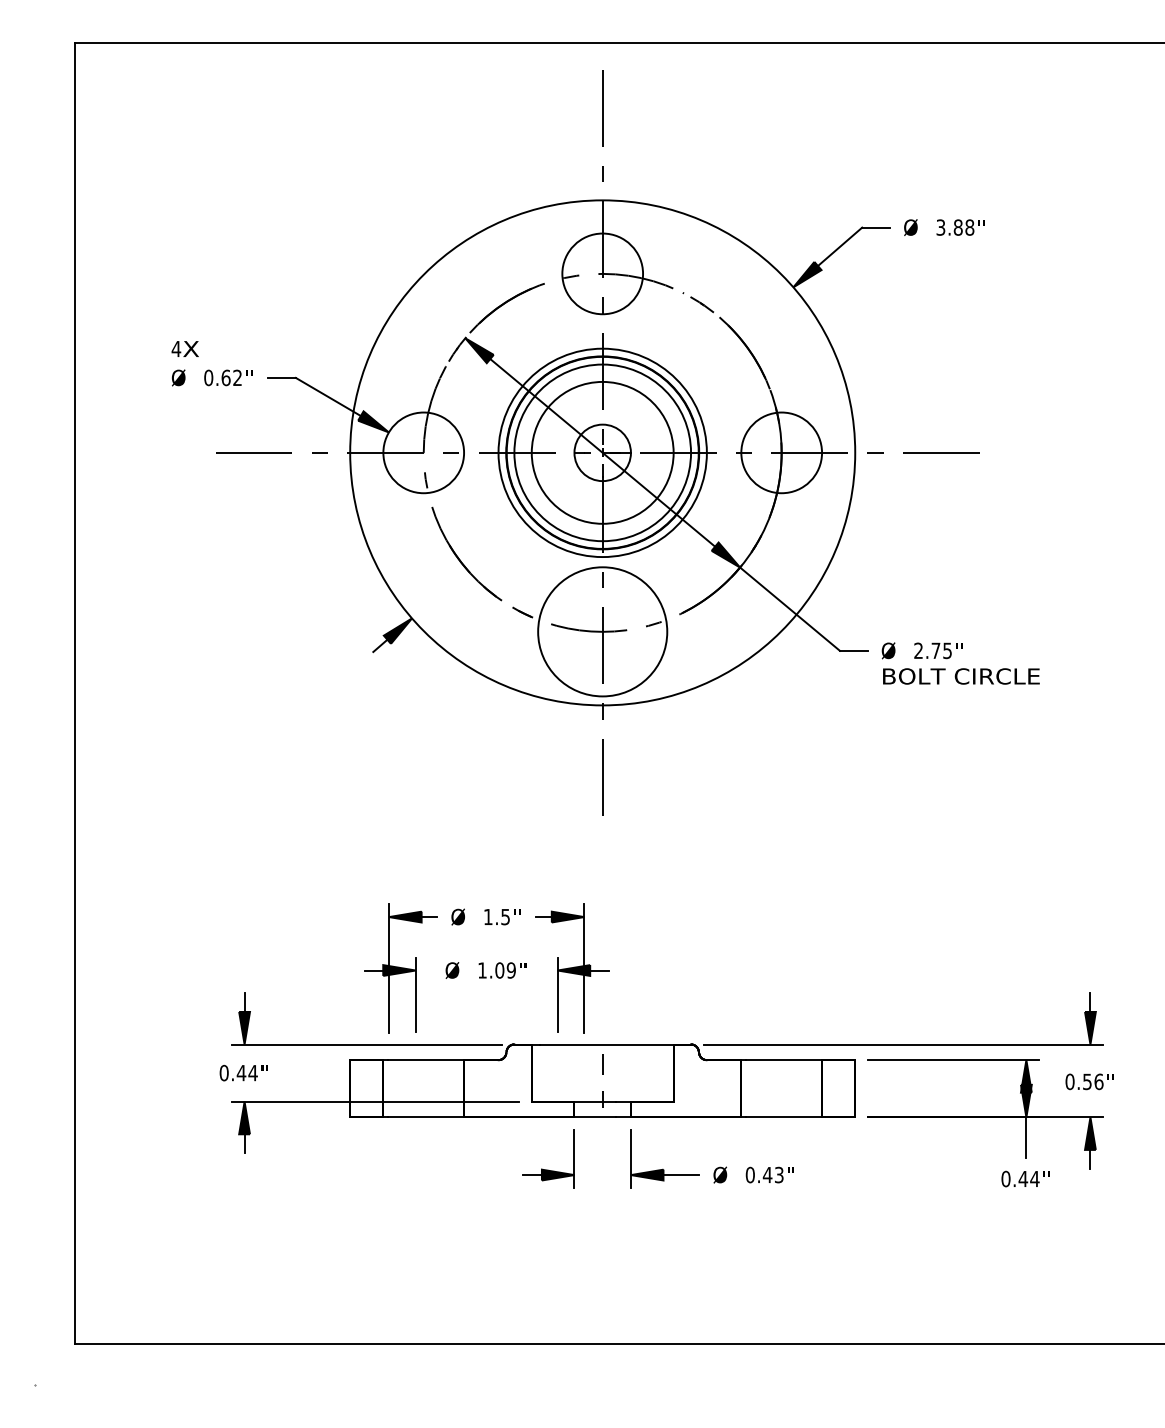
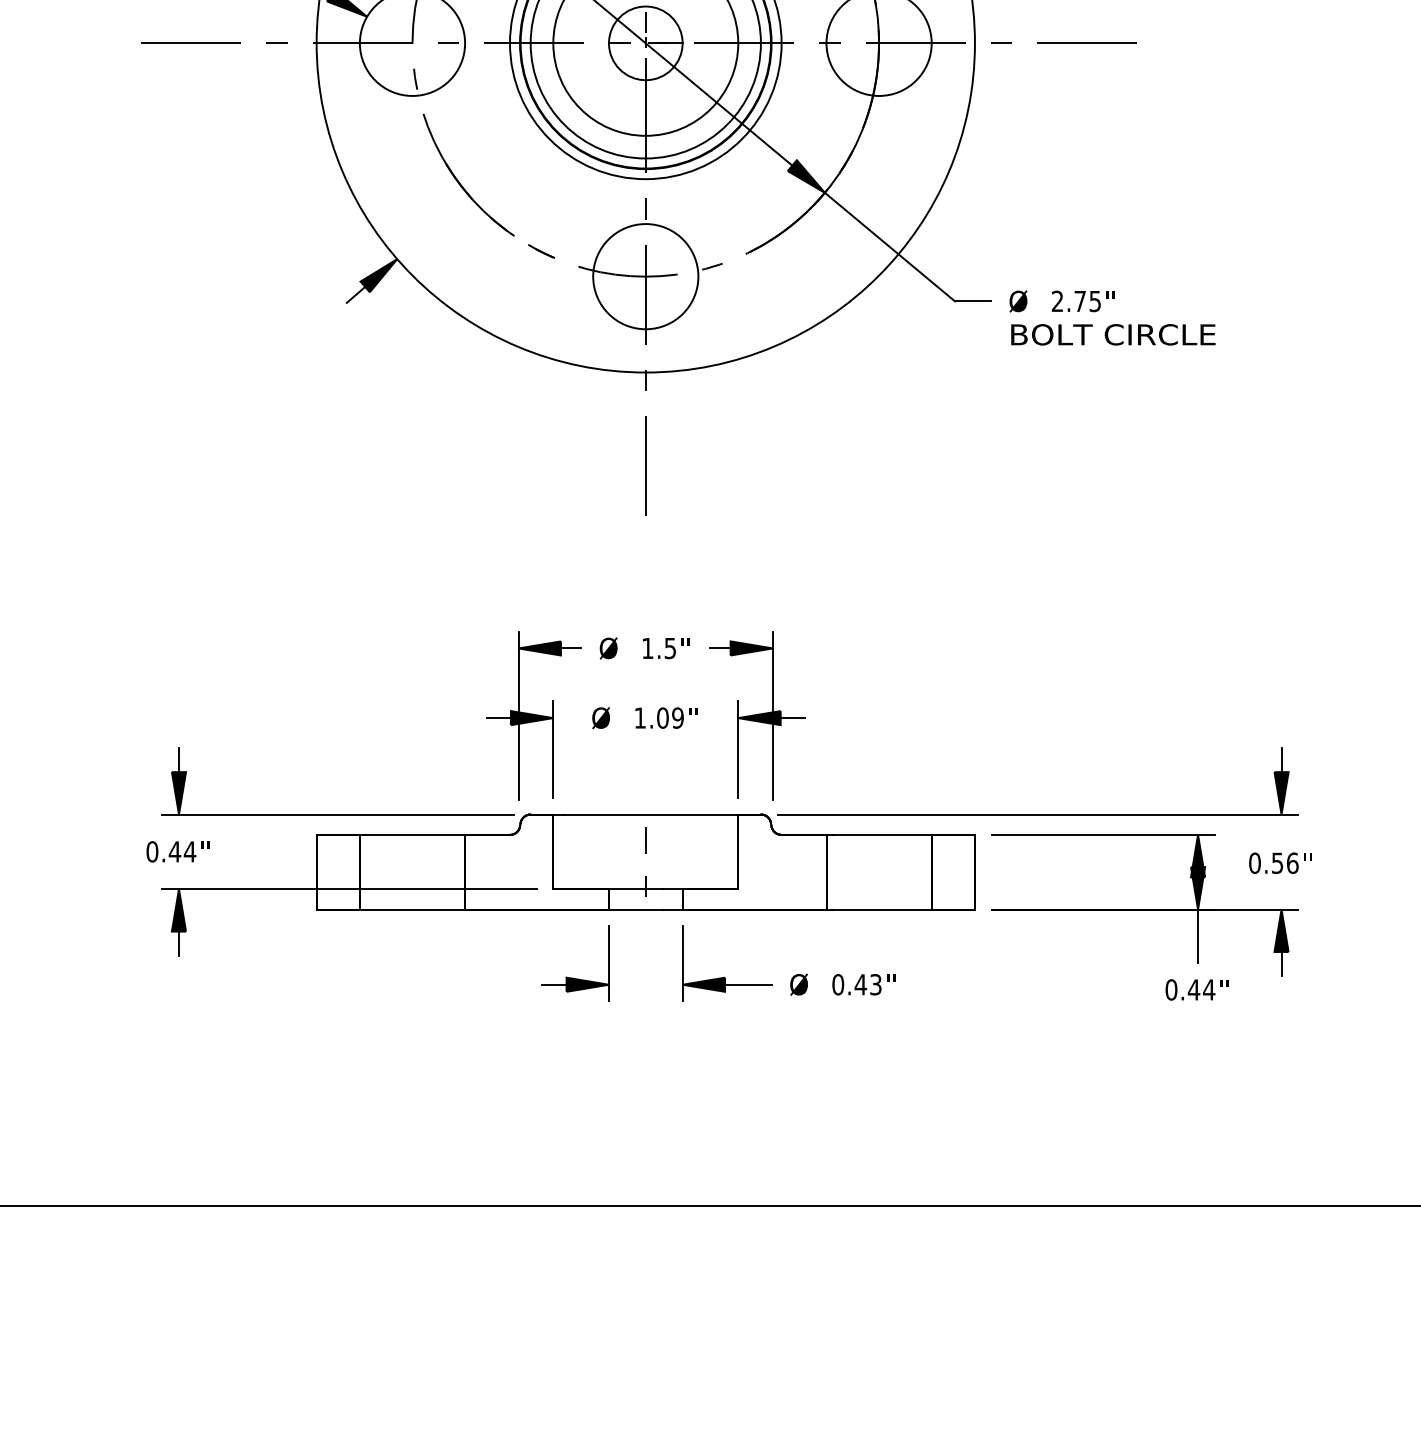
circle: (602, 631) -> (645, 276), size x0.62
part: (486, 968) -> (645, 715), moved

